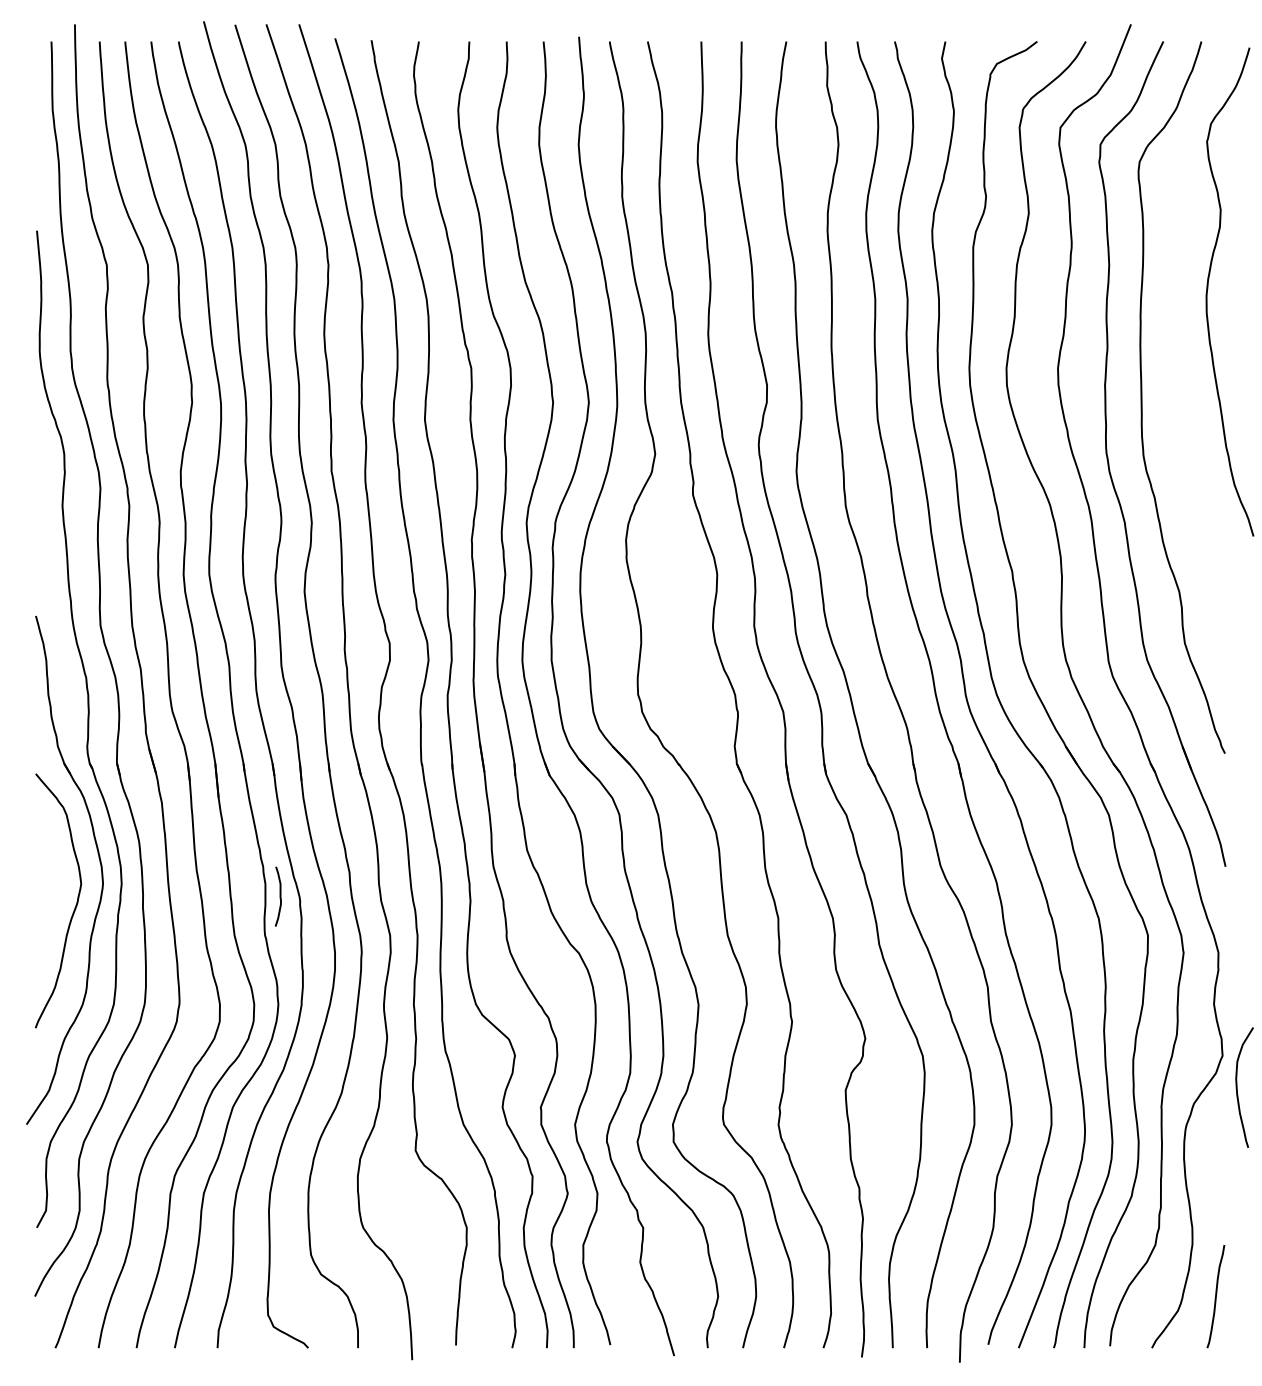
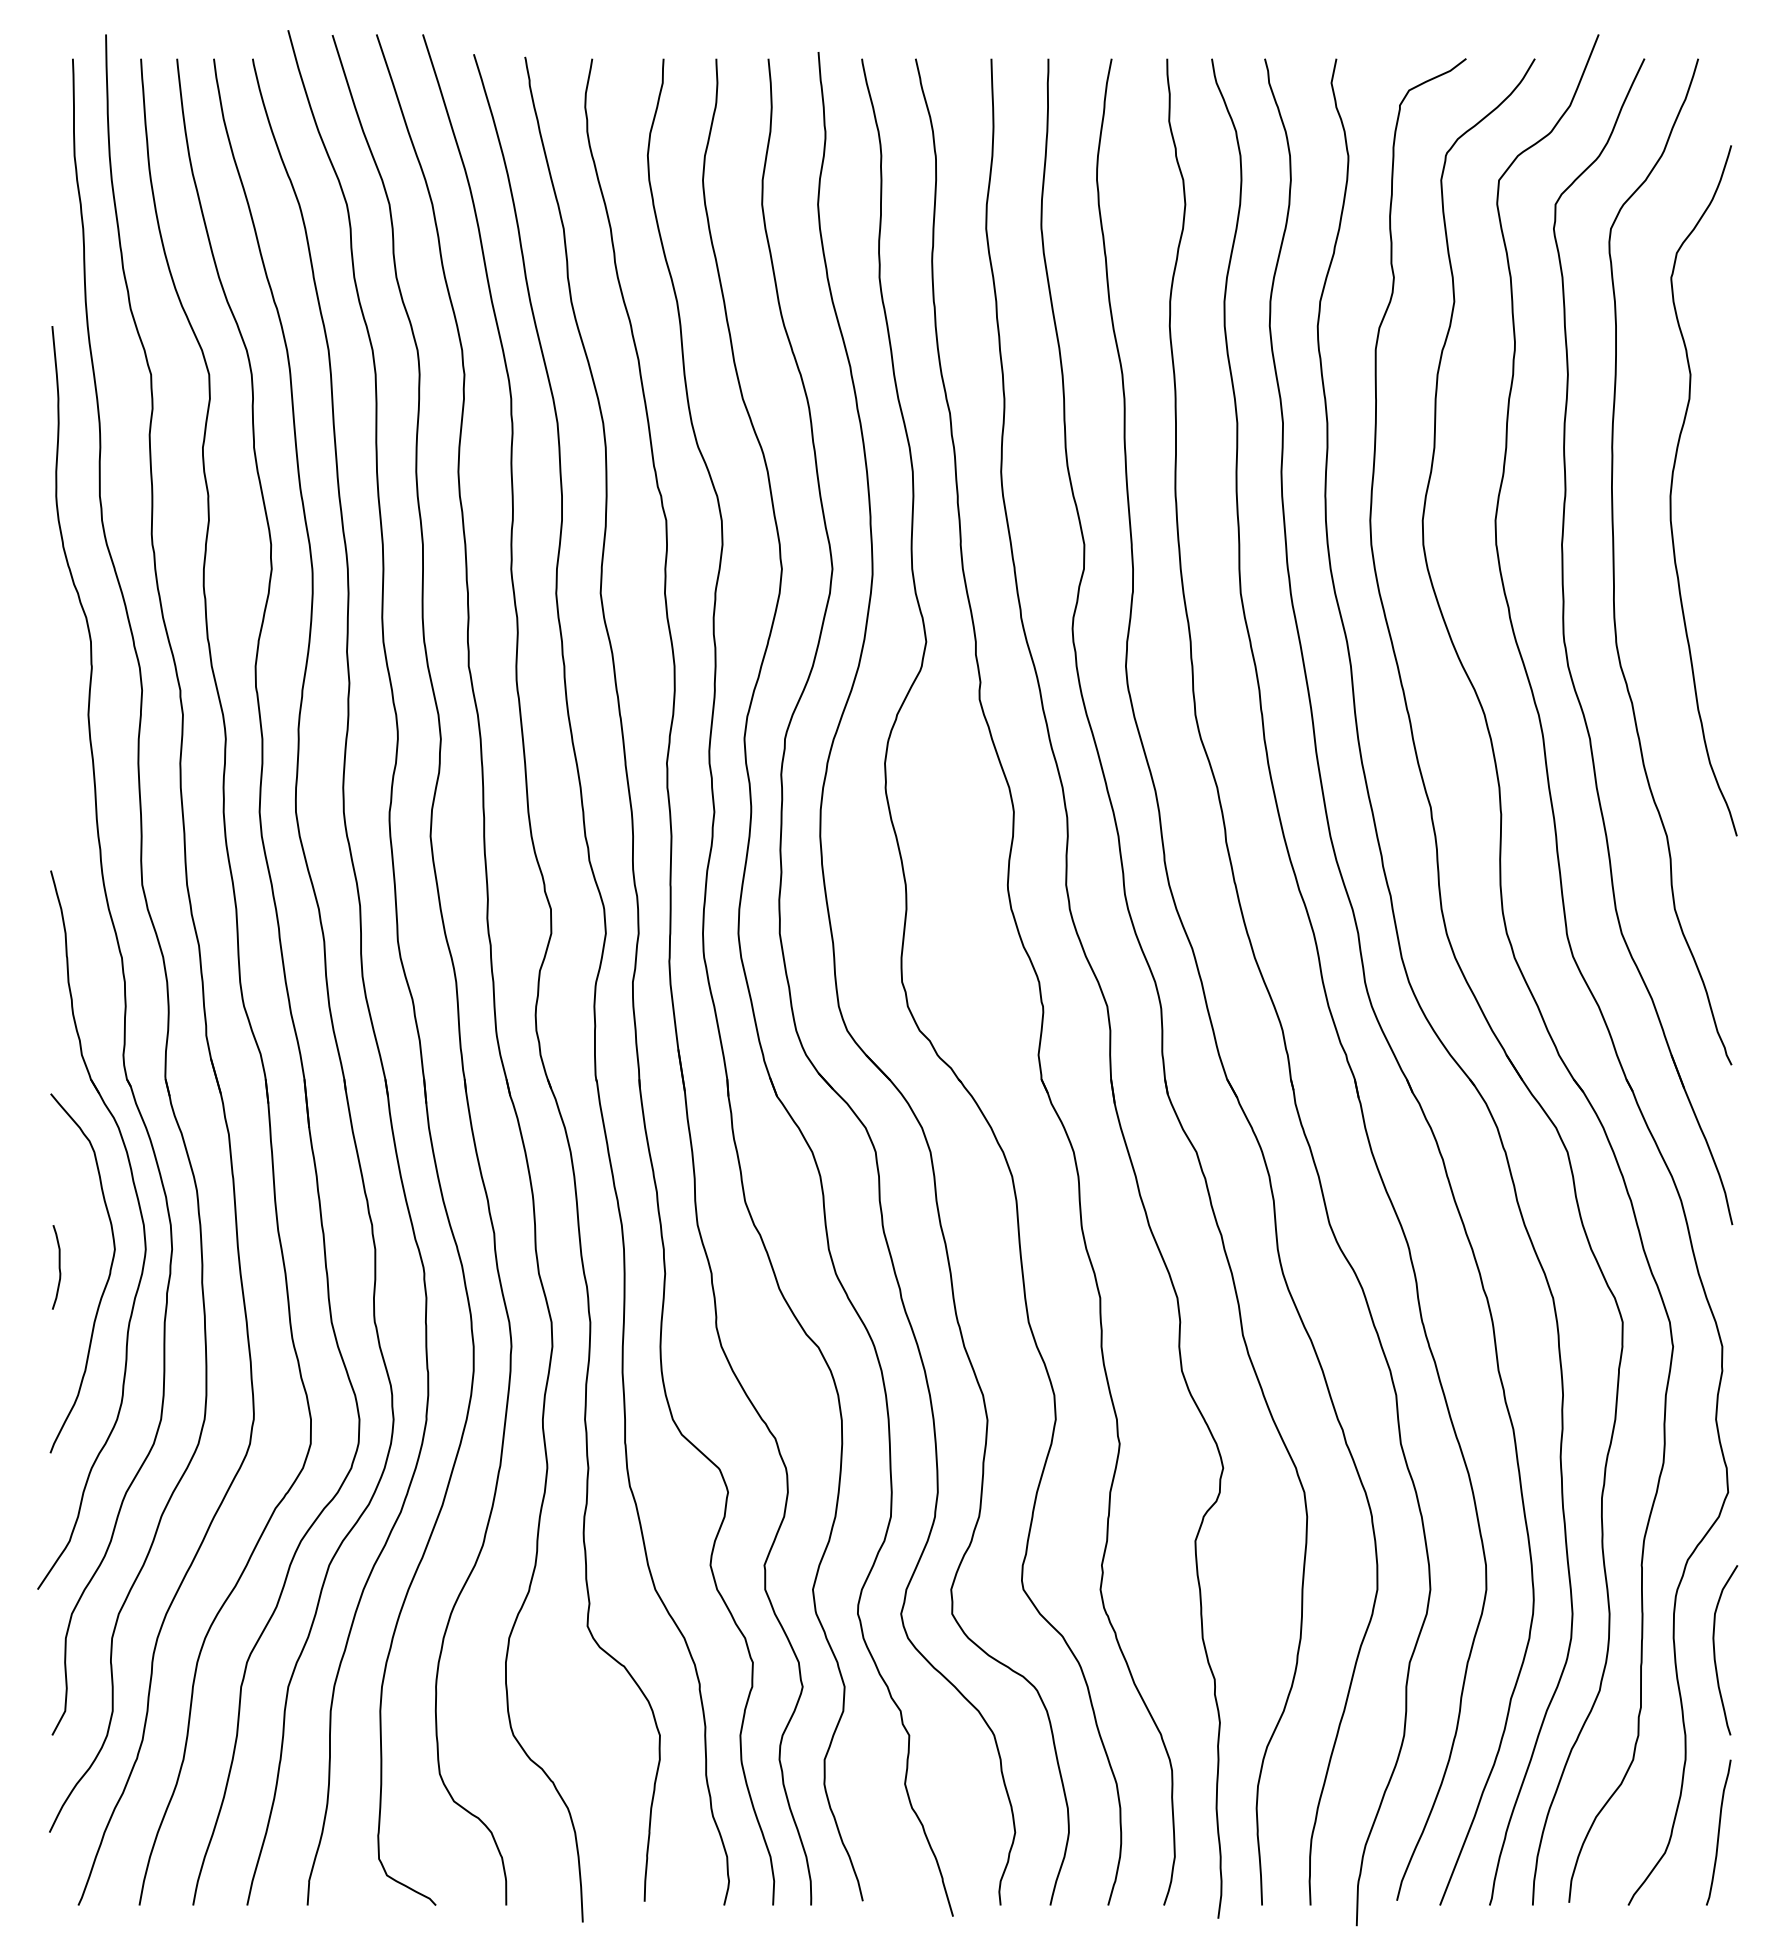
curve: (1207, 291) -> (1672, 489), moved
curve: (279, 896) -> (58, 1267), moved
curve: (1237, 1087) -> (1715, 1650), moved

